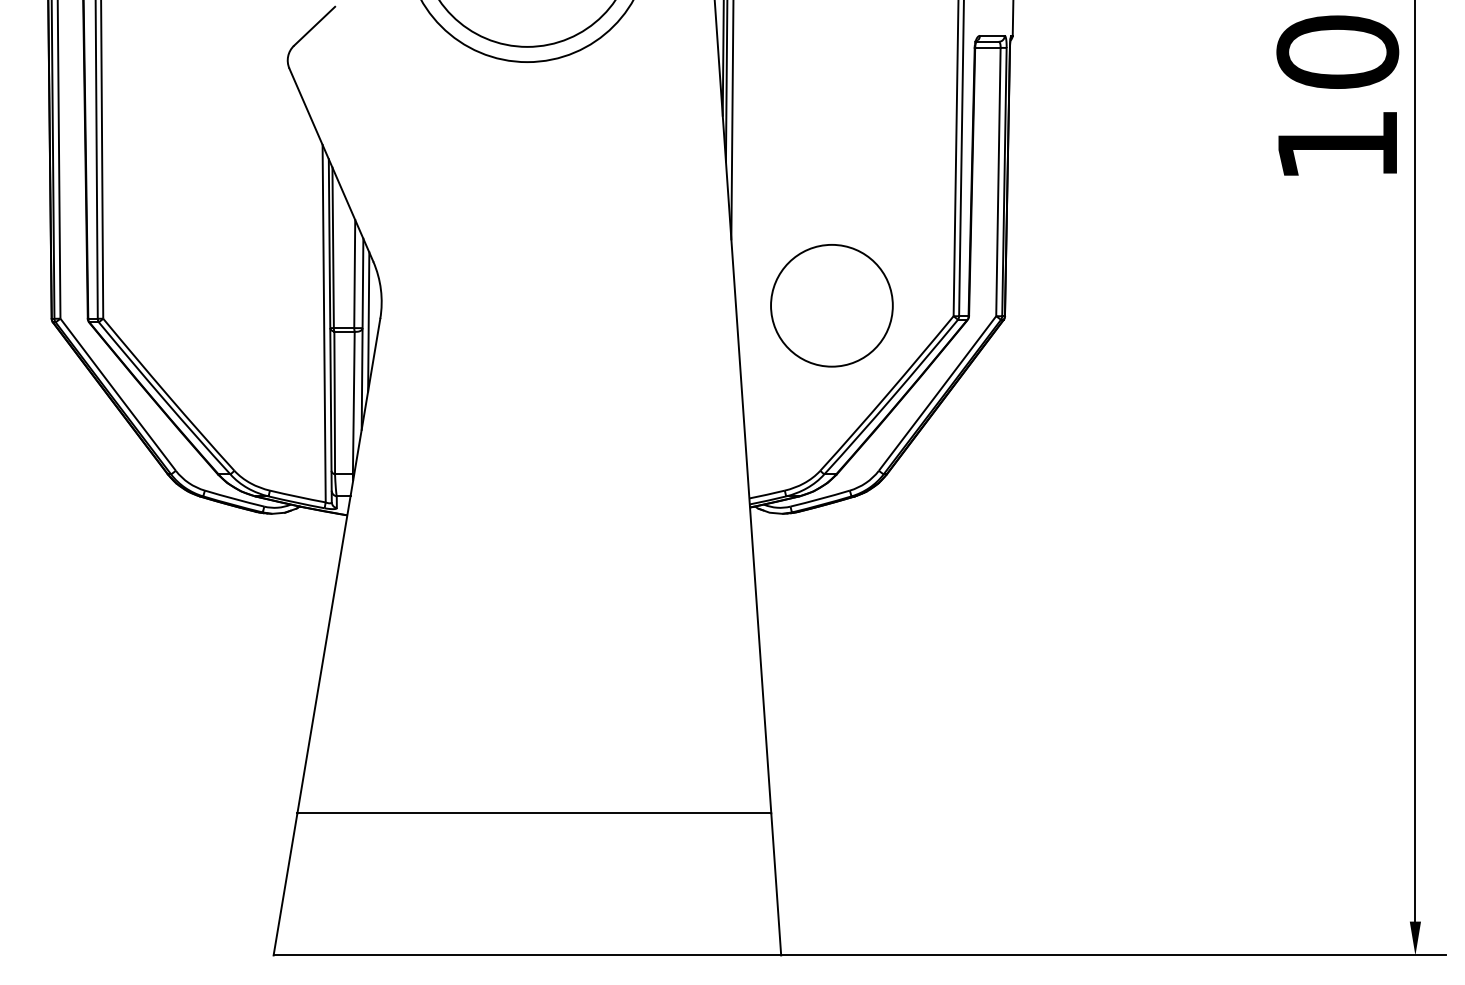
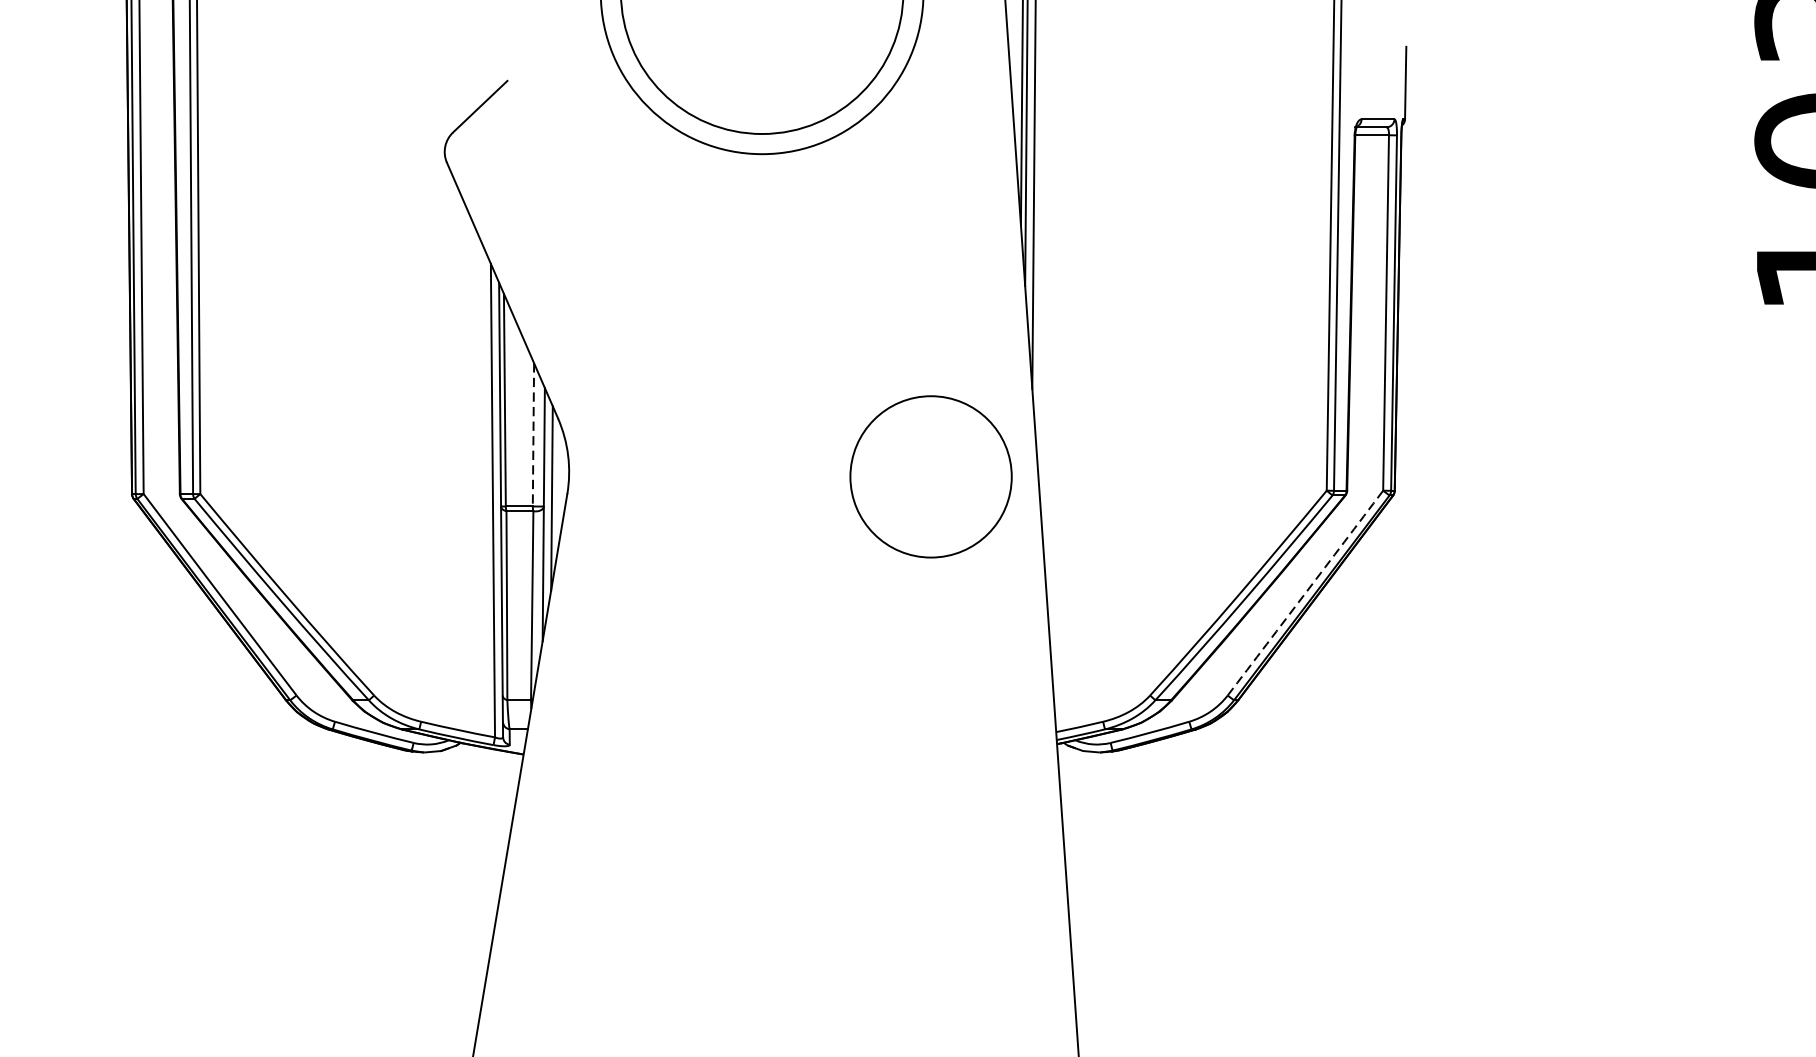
line: (354, 274) -> (533, 435), solid -> dashed
circle: (831, 305) -> (930, 476), moved
arc: (937, 393) -> (1305, 593), solid -> dashed

